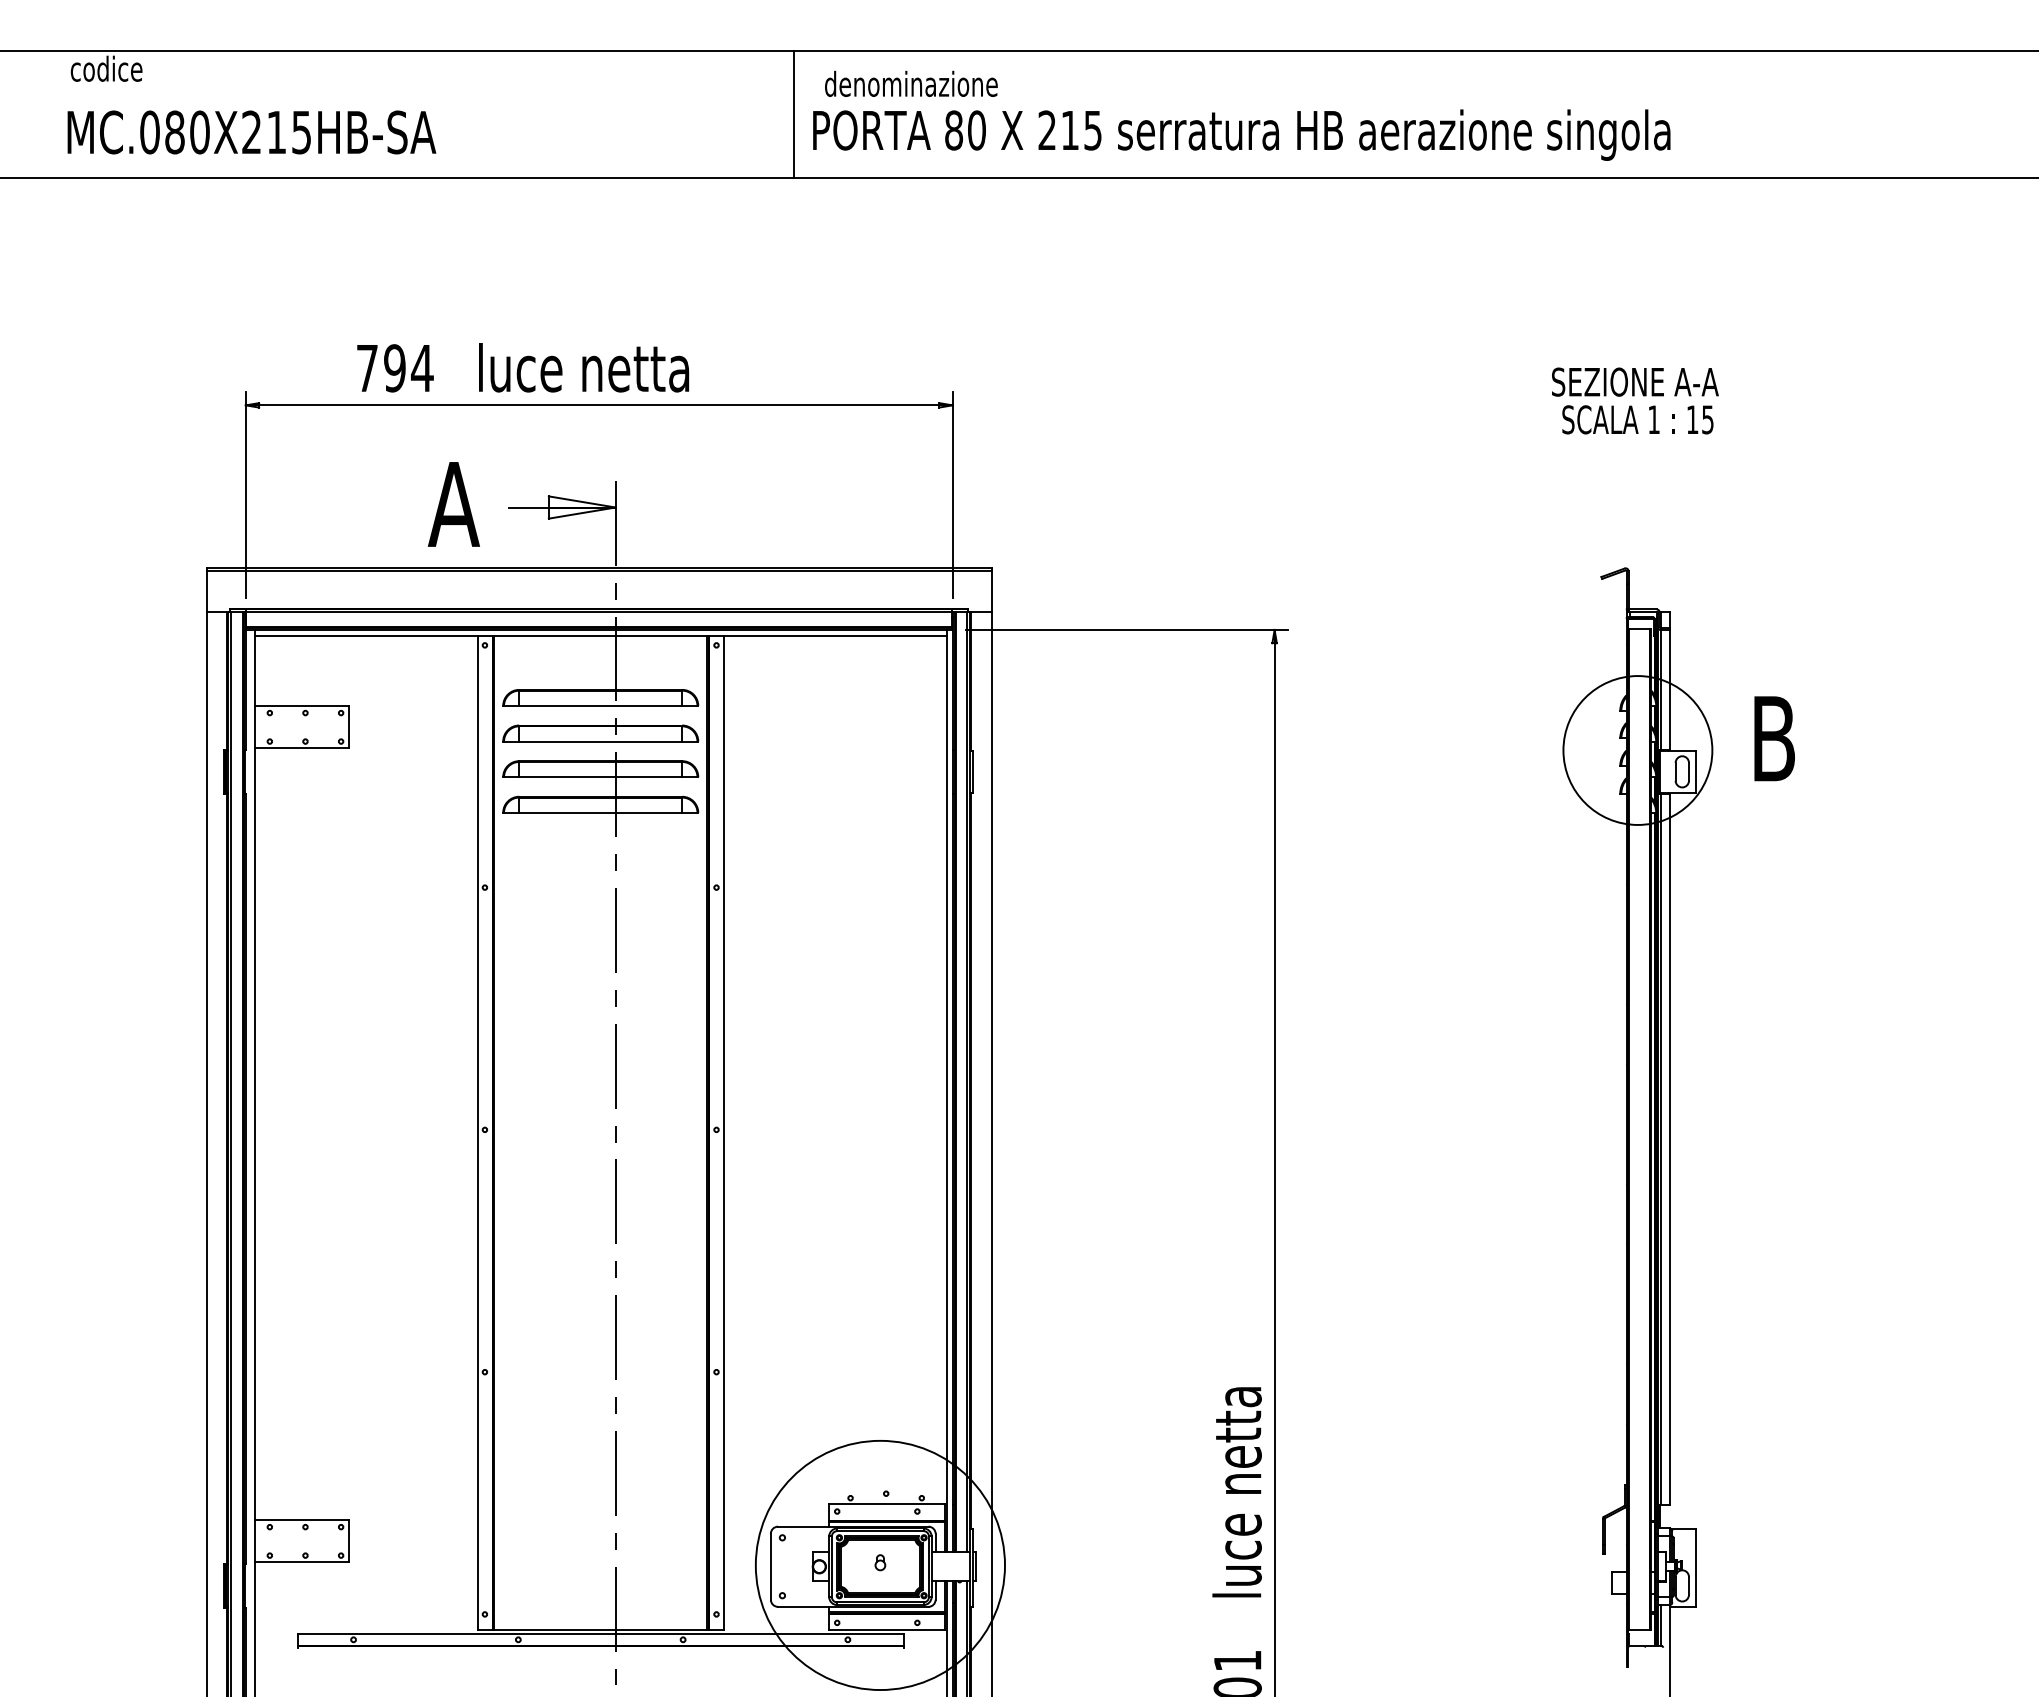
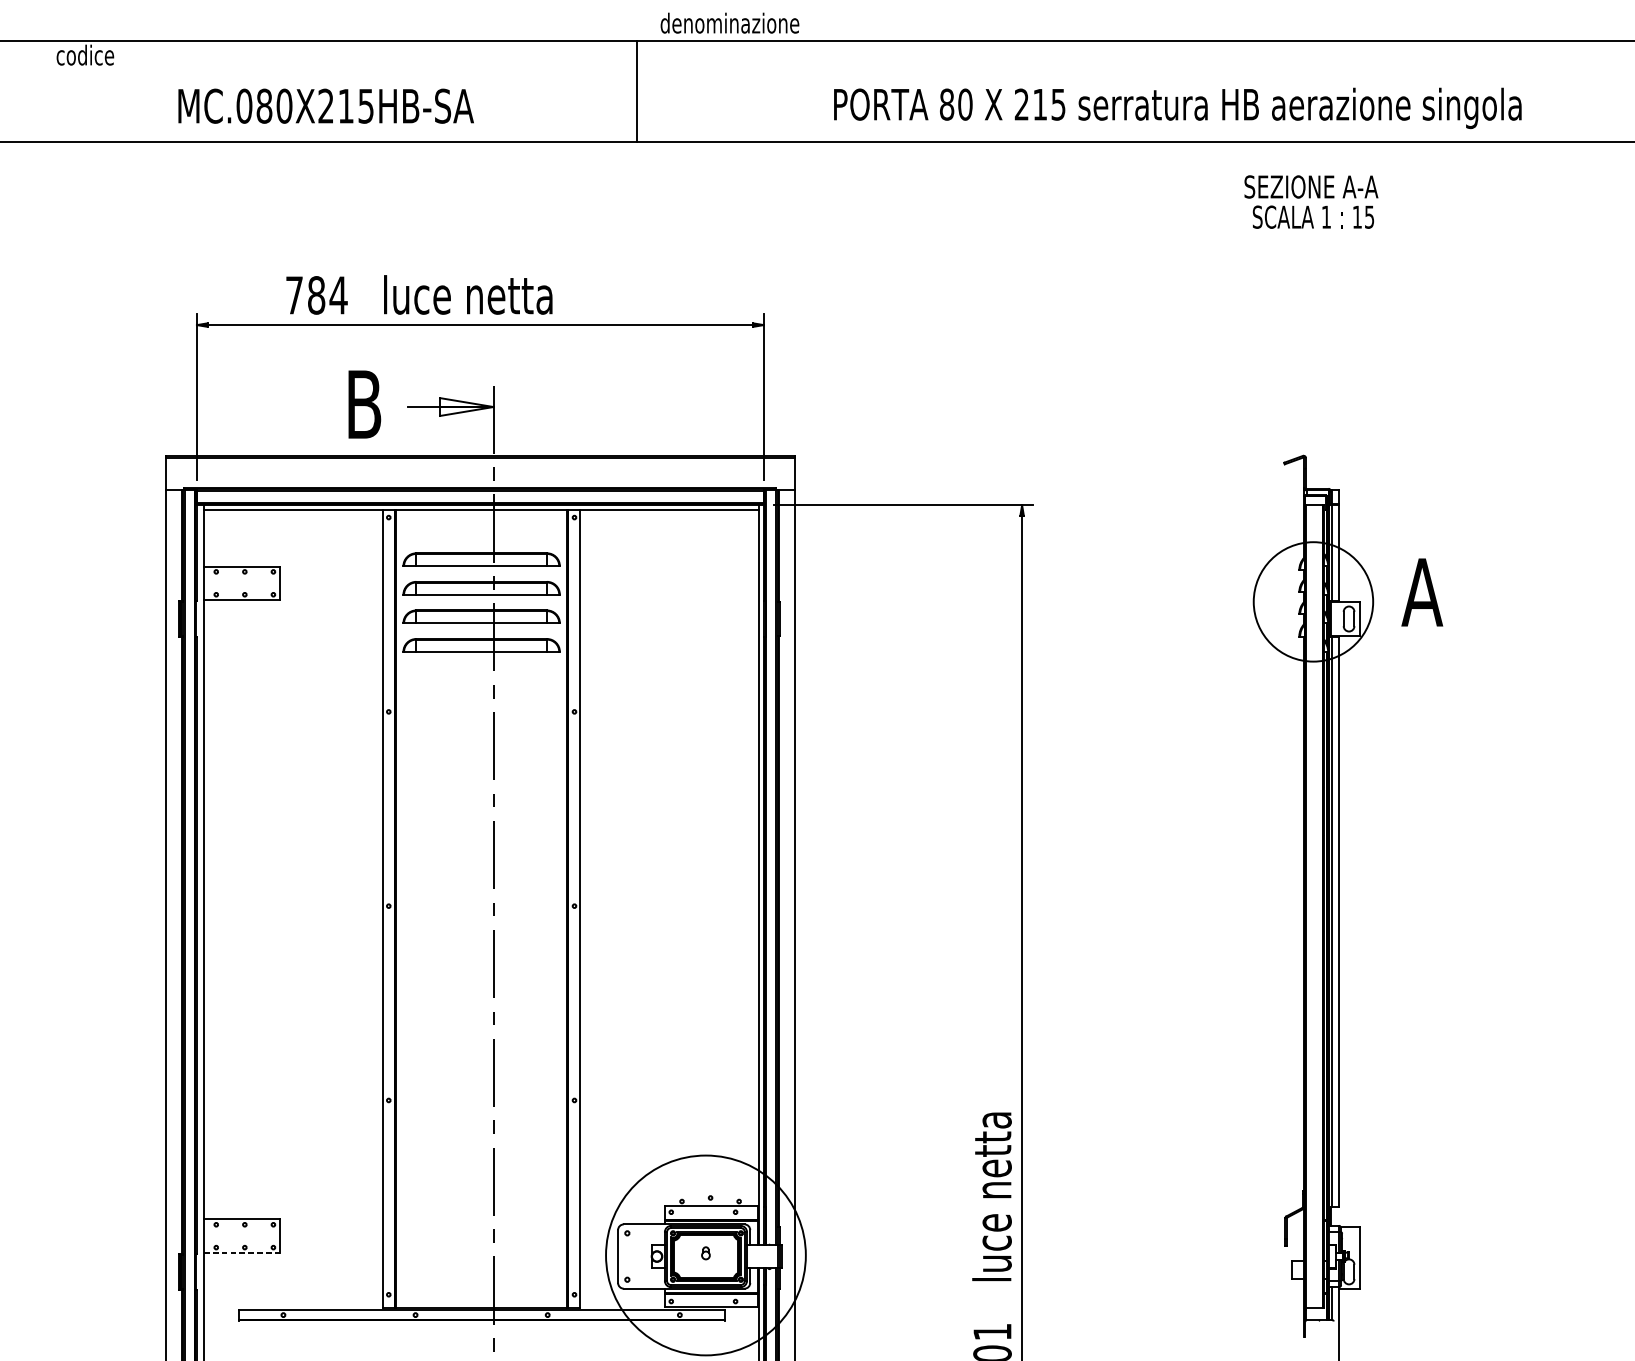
text: (911, 83) -> (730, 22), moved
text: (251, 132) -> (325, 106), moved
text: (1241, 134) -> (1177, 107), moved
text: (394, 368) -> (316, 295), 794 -> 784
text: (1635, 400) -> (1311, 201), moved
text: (453, 504) -> (363, 404), A -> B
text: (1773, 738) -> (1422, 592), B -> A
line: (301, 1562) -> (241, 1253), solid -> dashed

